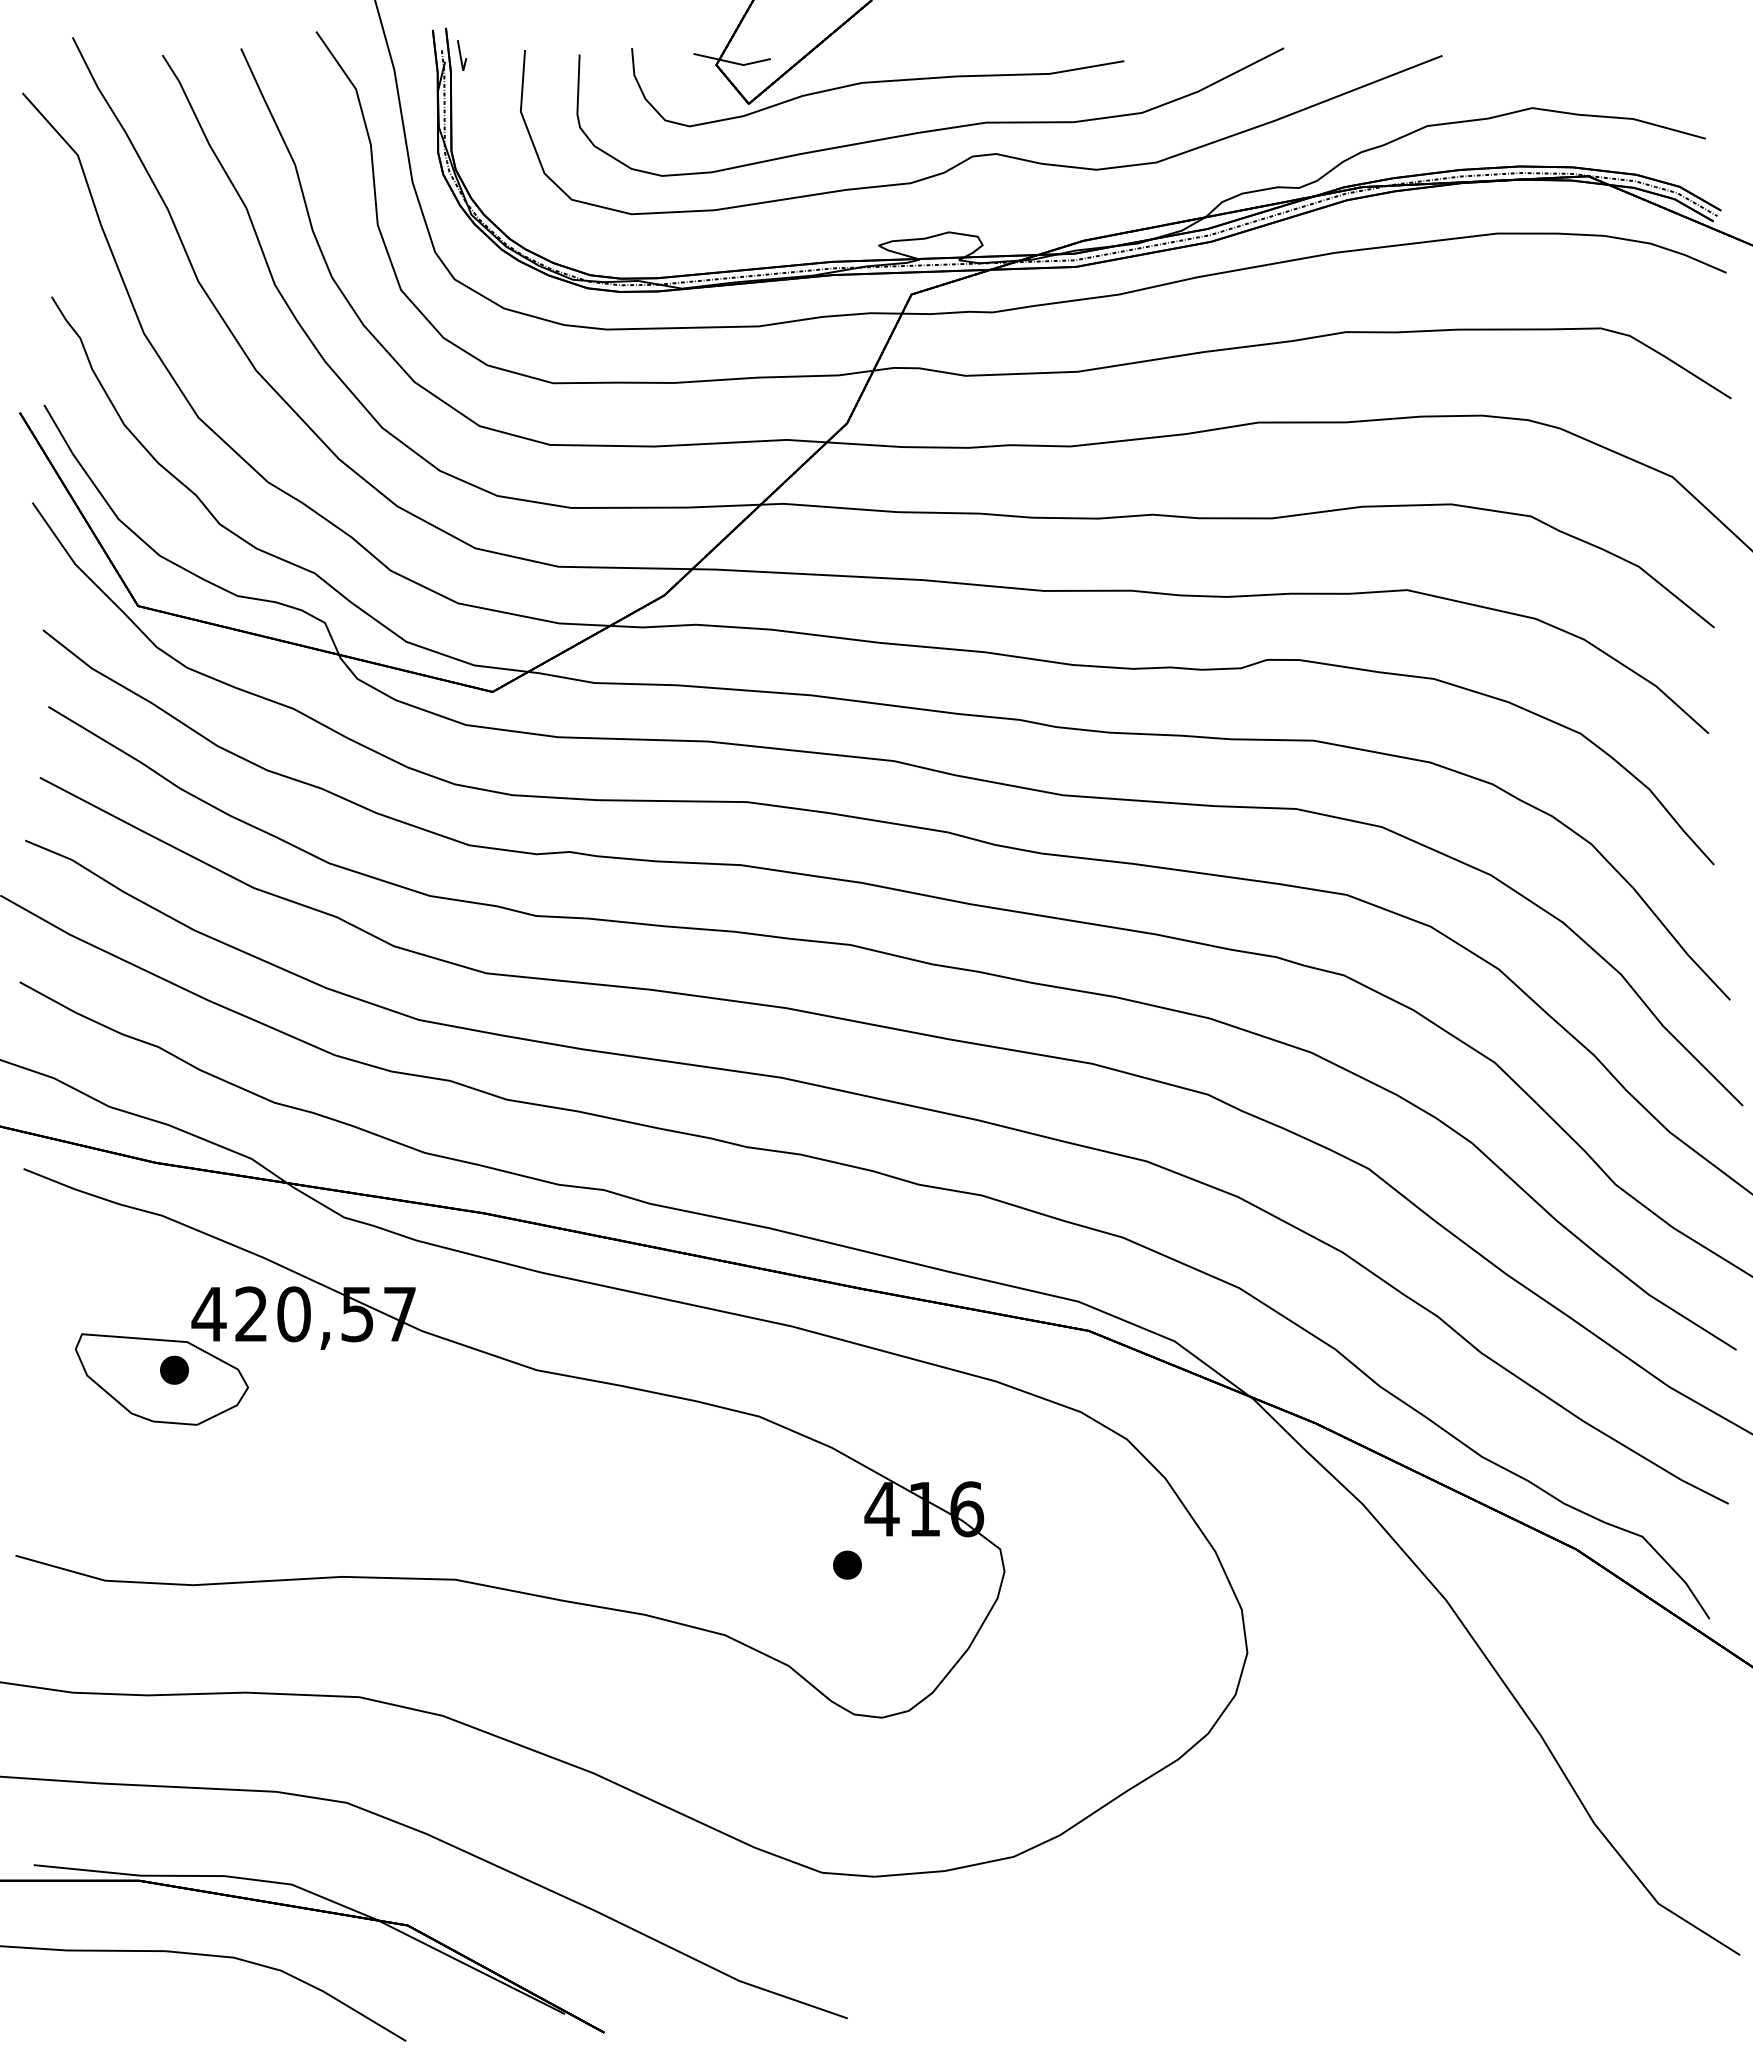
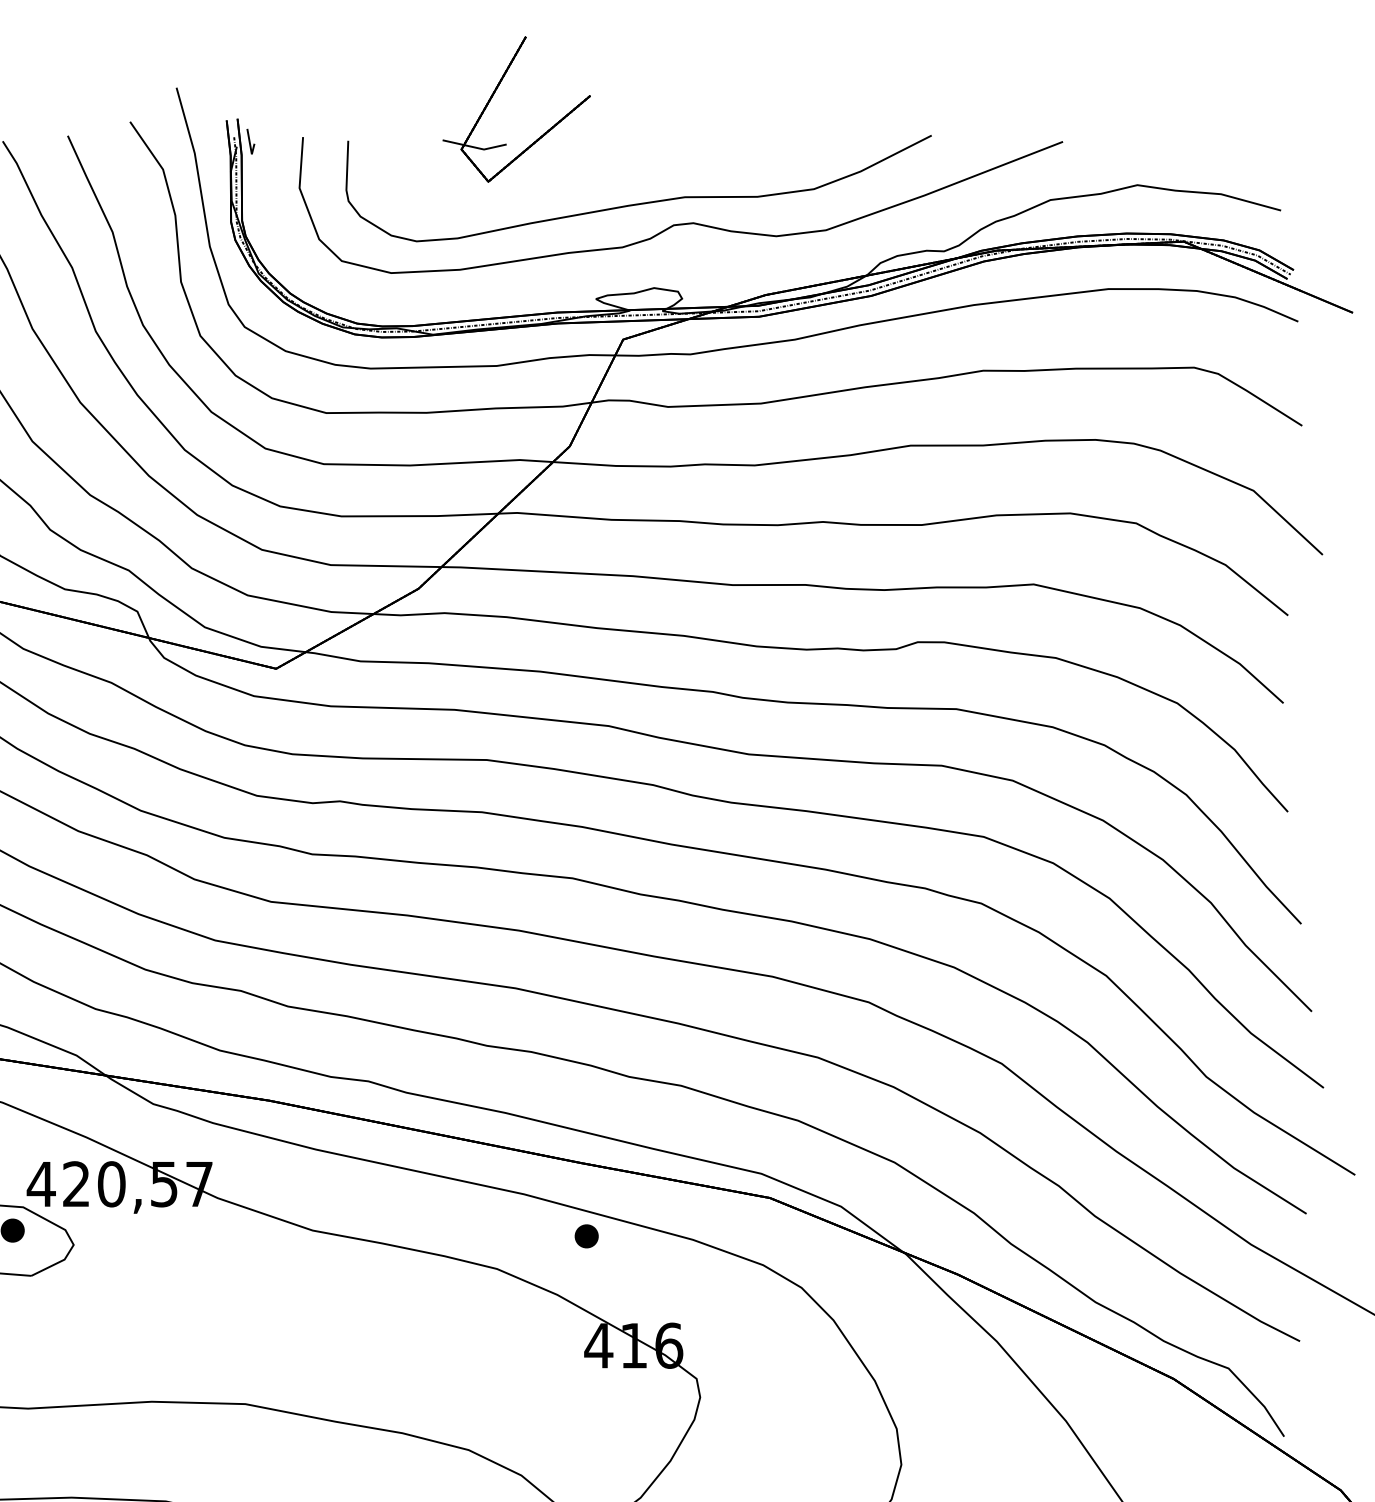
part: (877, 87) -> (595, 168), removed
part: (847, 1564) -> (586, 1235), moved

